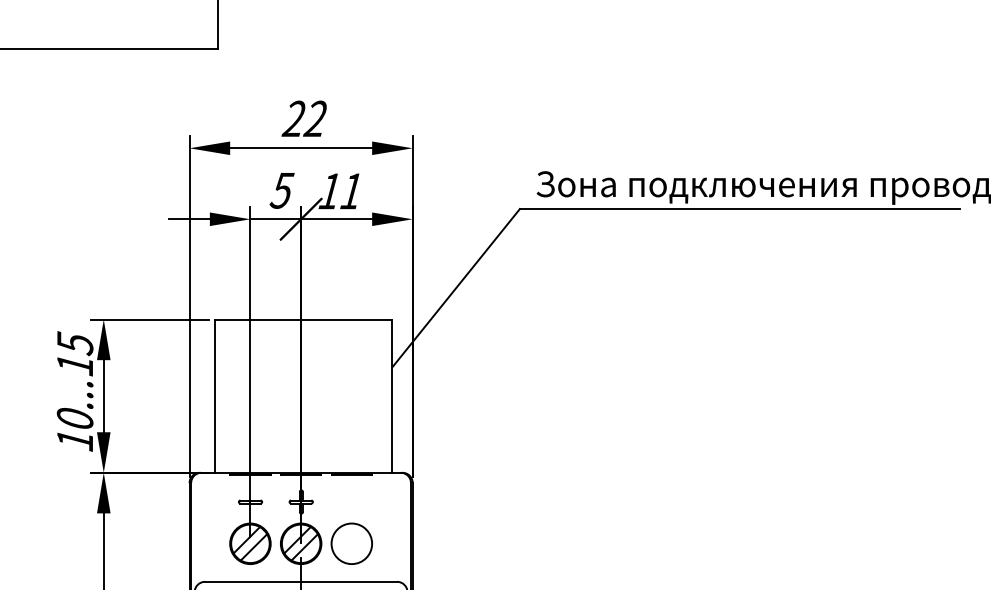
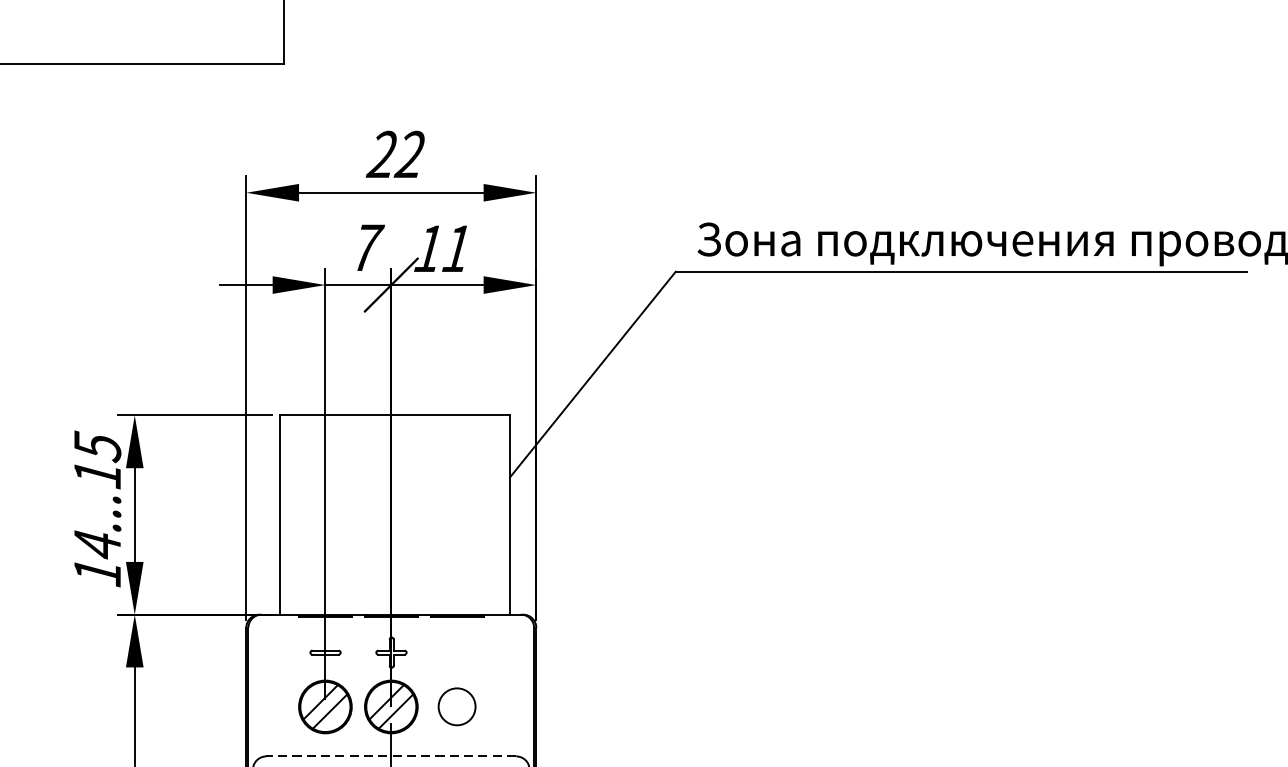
text: (282, 190) -> (367, 247), 5 -> 7
text: (74, 419) -> (96, 545), 10...15 -> 14...15
circle: (351, 543) -> (456, 706), size x0.7
line: (301, 581) -> (391, 755), solid -> dashed

